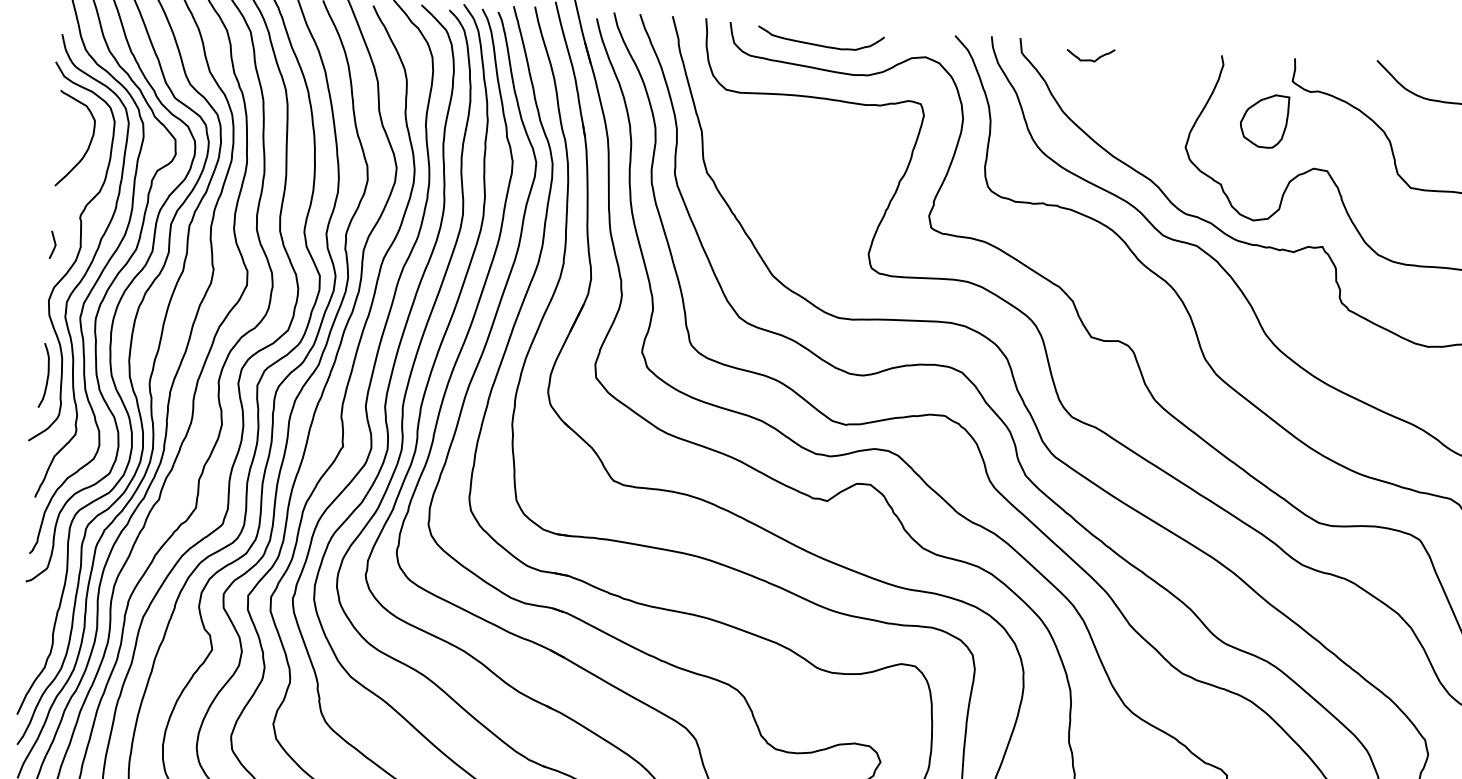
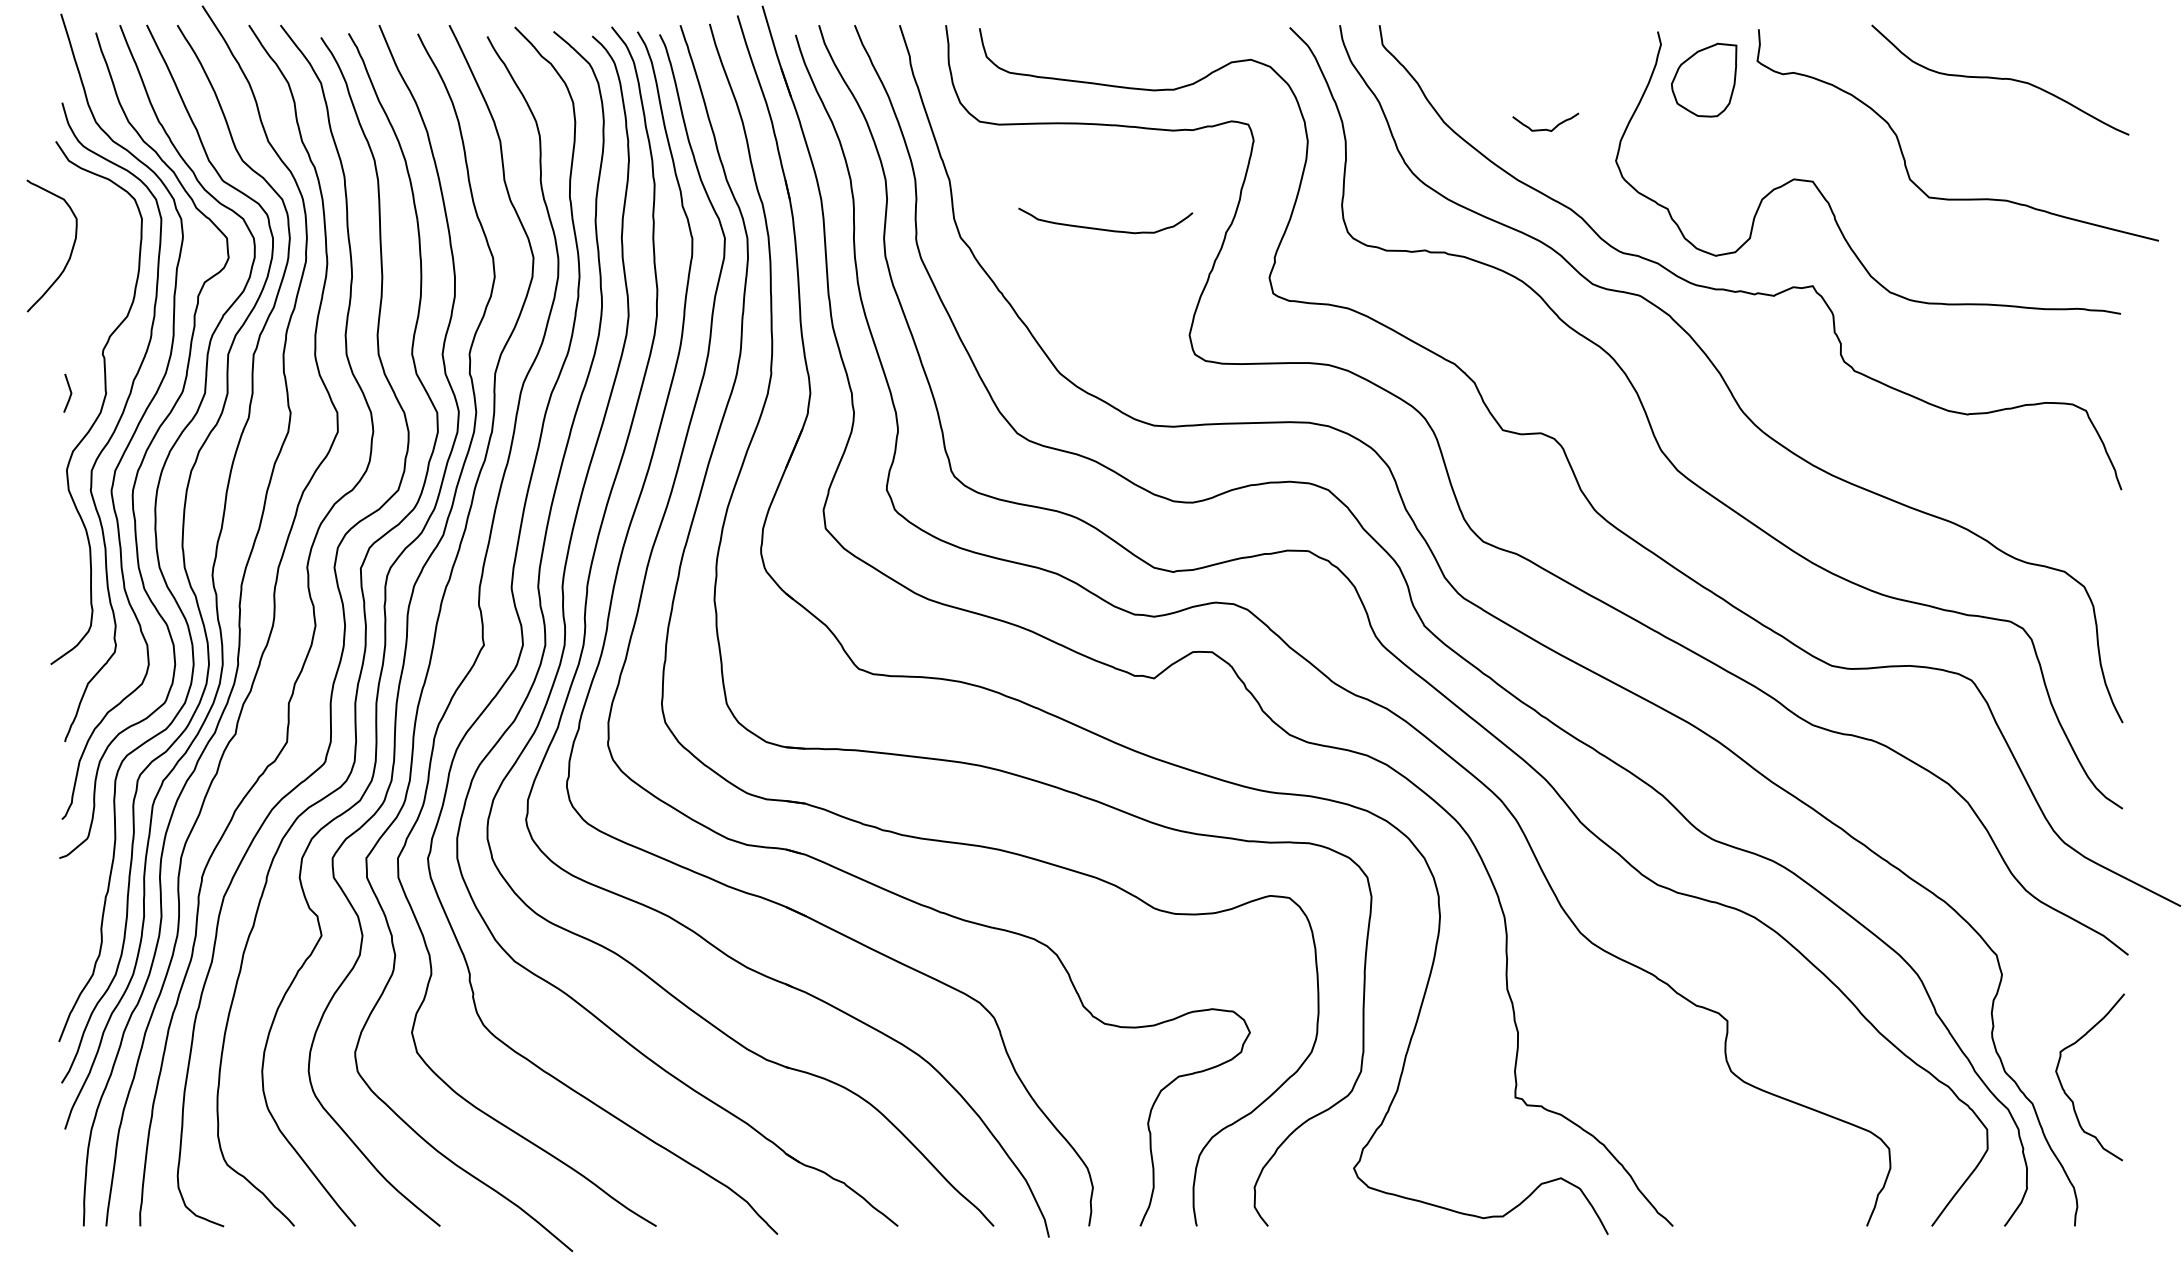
curve: (818, 44) -> (1102, 228), moved
curve: (1090, 59) -> (1545, 128), moved
part: (1264, 120) -> (1704, 79), moved
curve: (89, 141) -> (71, 248), moved
curve: (47, 375) -> (71, 573), removed

